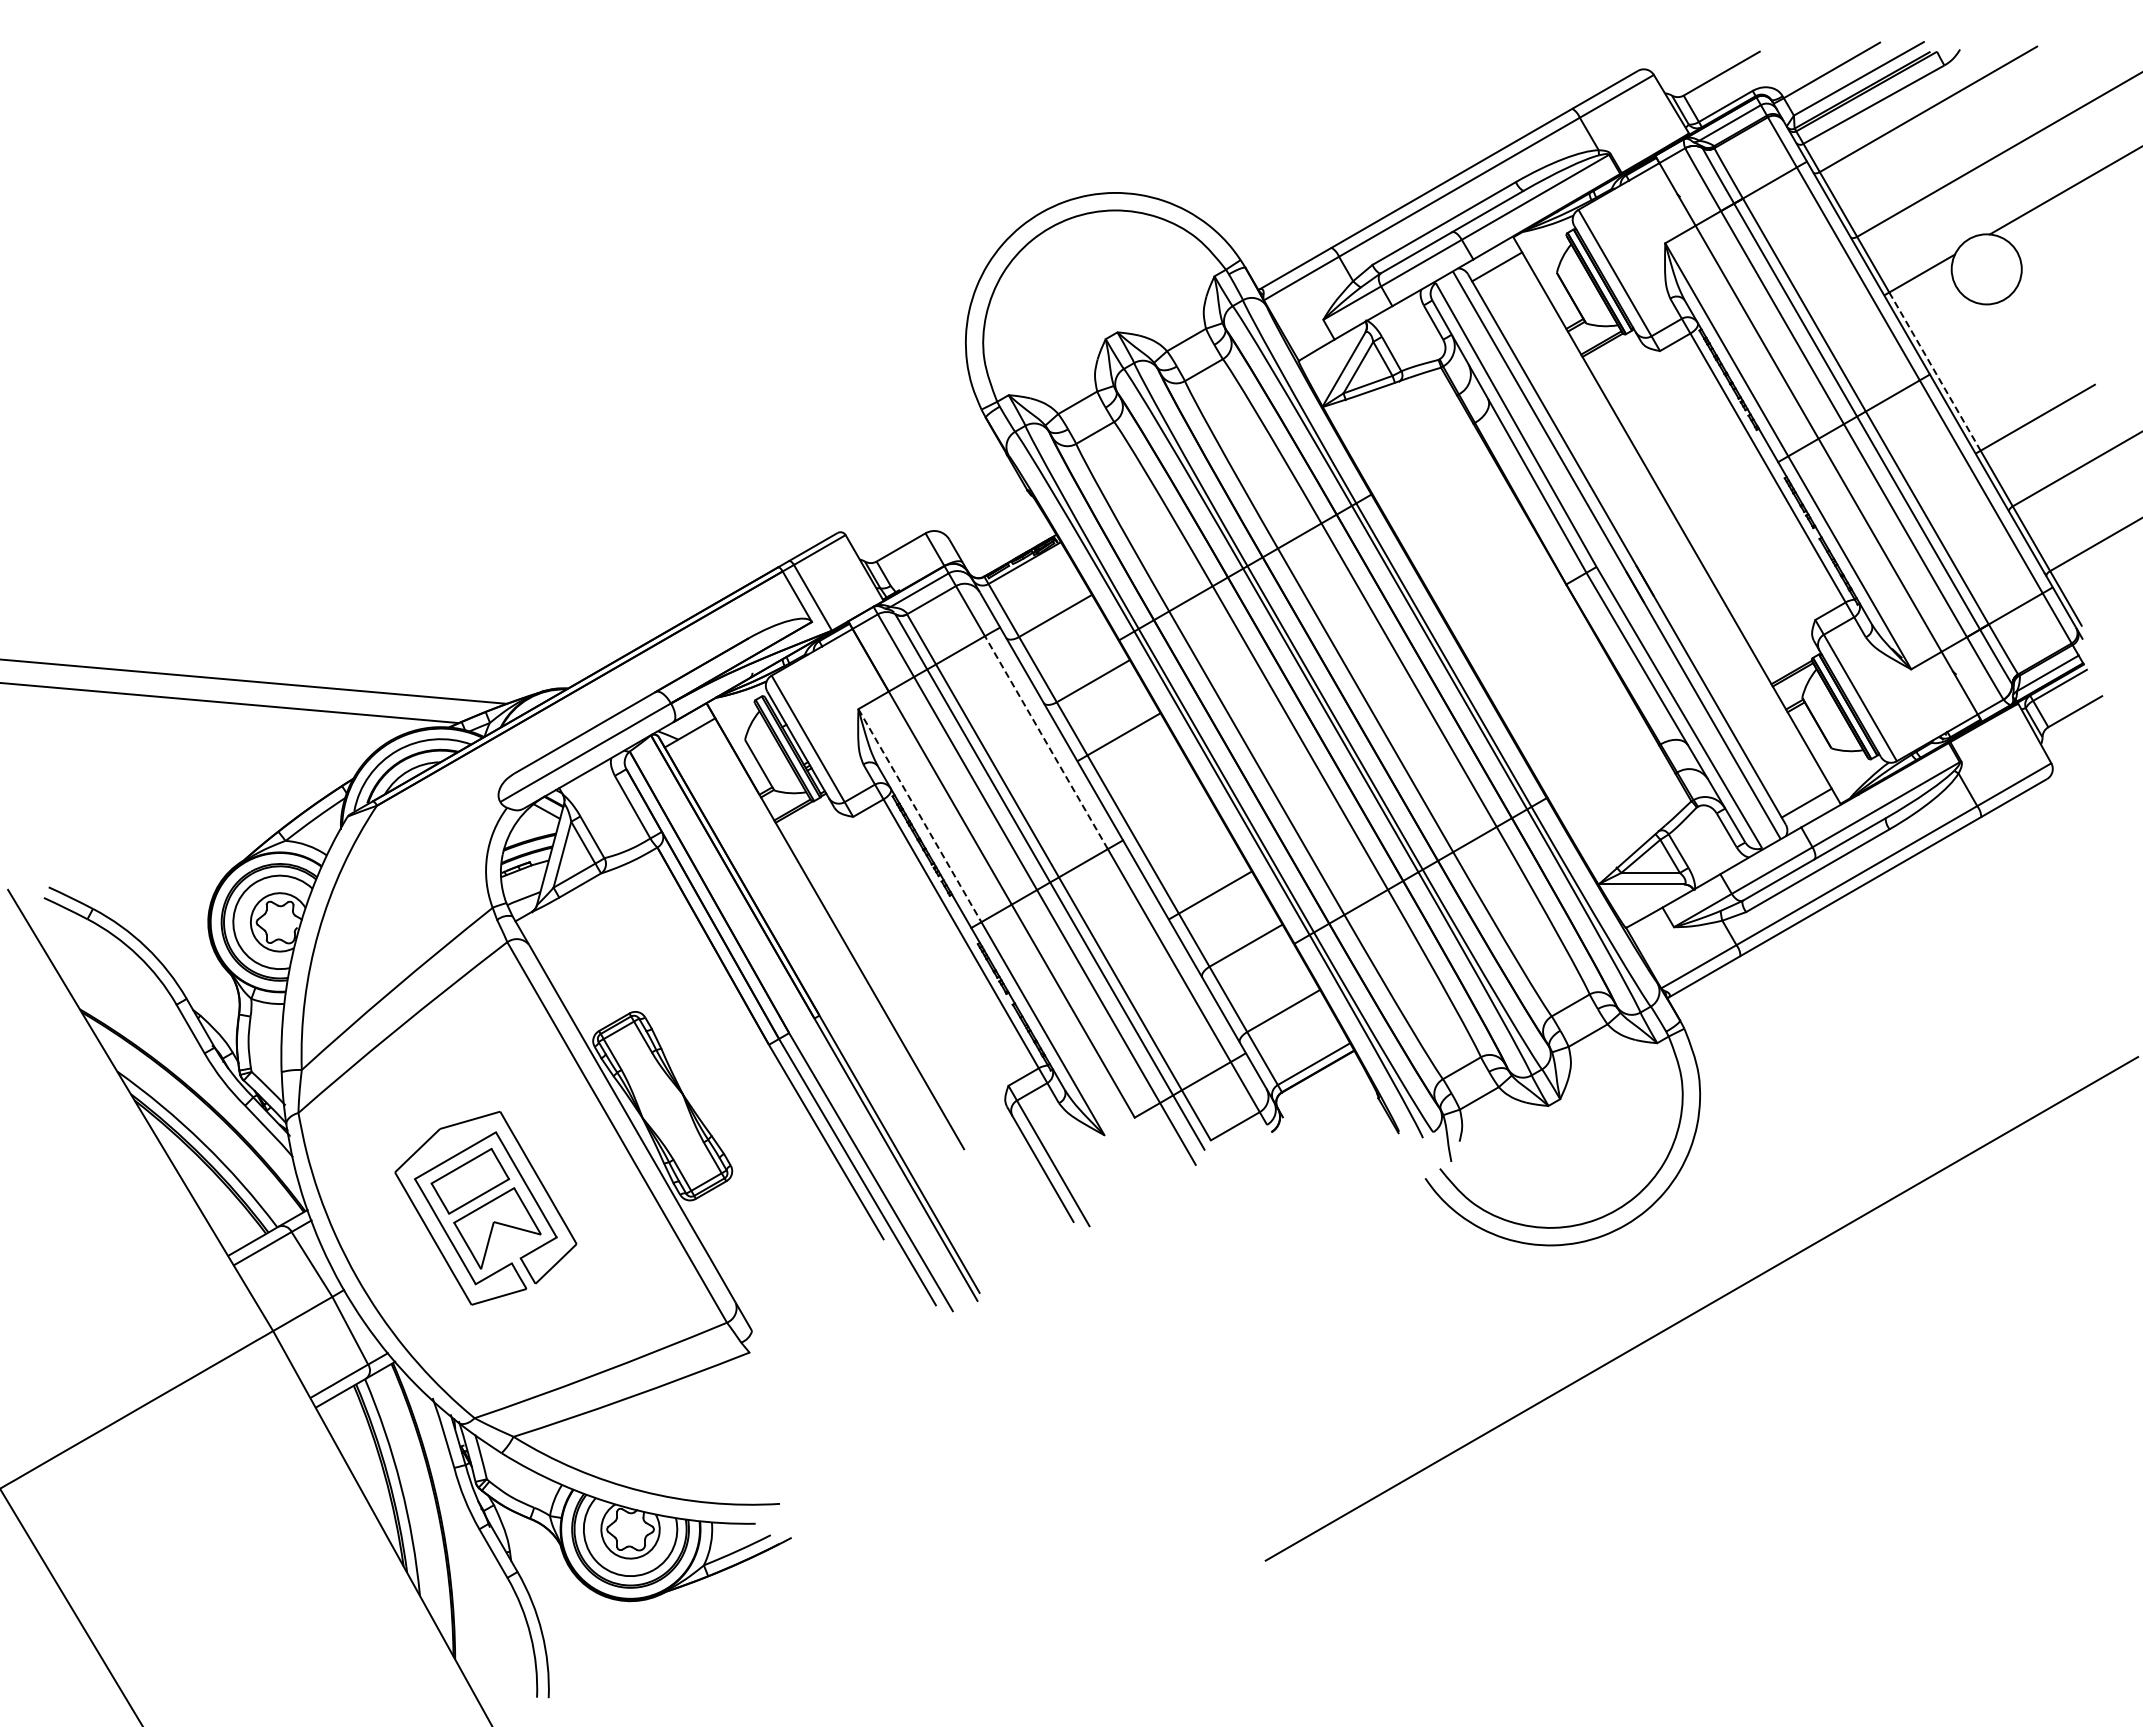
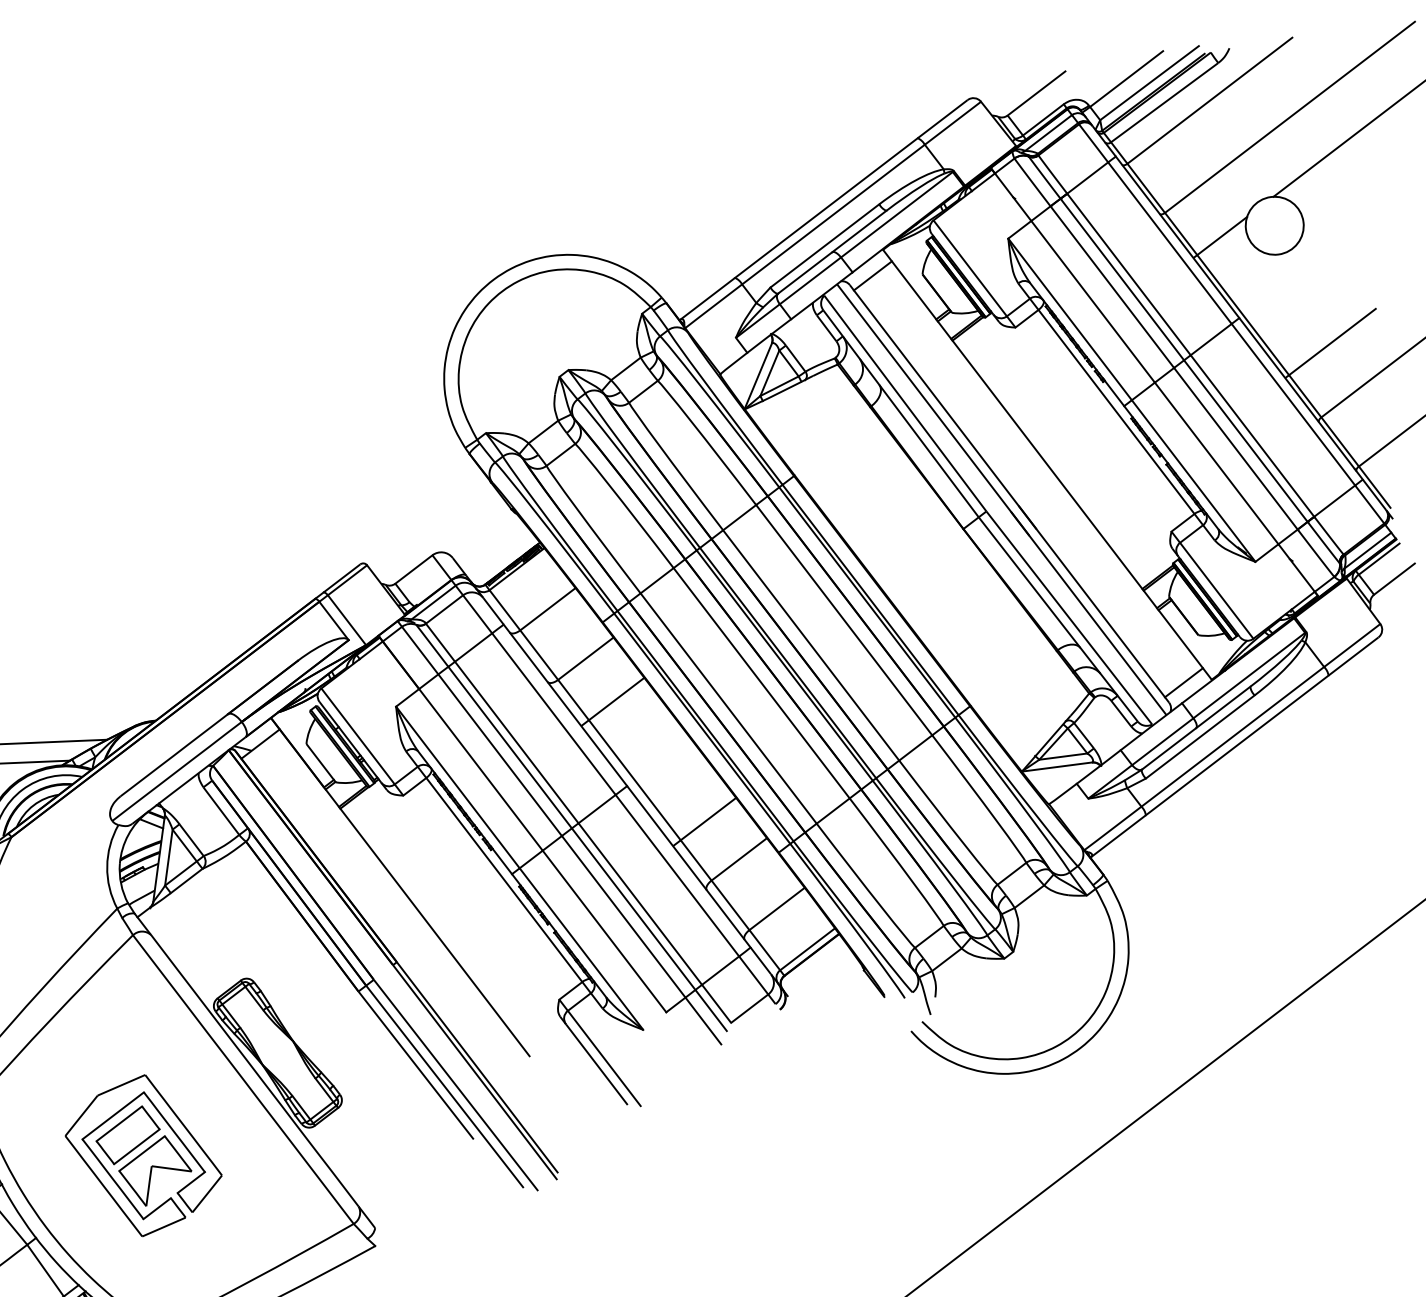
line: (1935, 372) -> (1243, 315), dashed -> solid
line: (1046, 742) -> (553, 713), dashed -> solid
line: (919, 815) -> (457, 787), dashed -> solid

